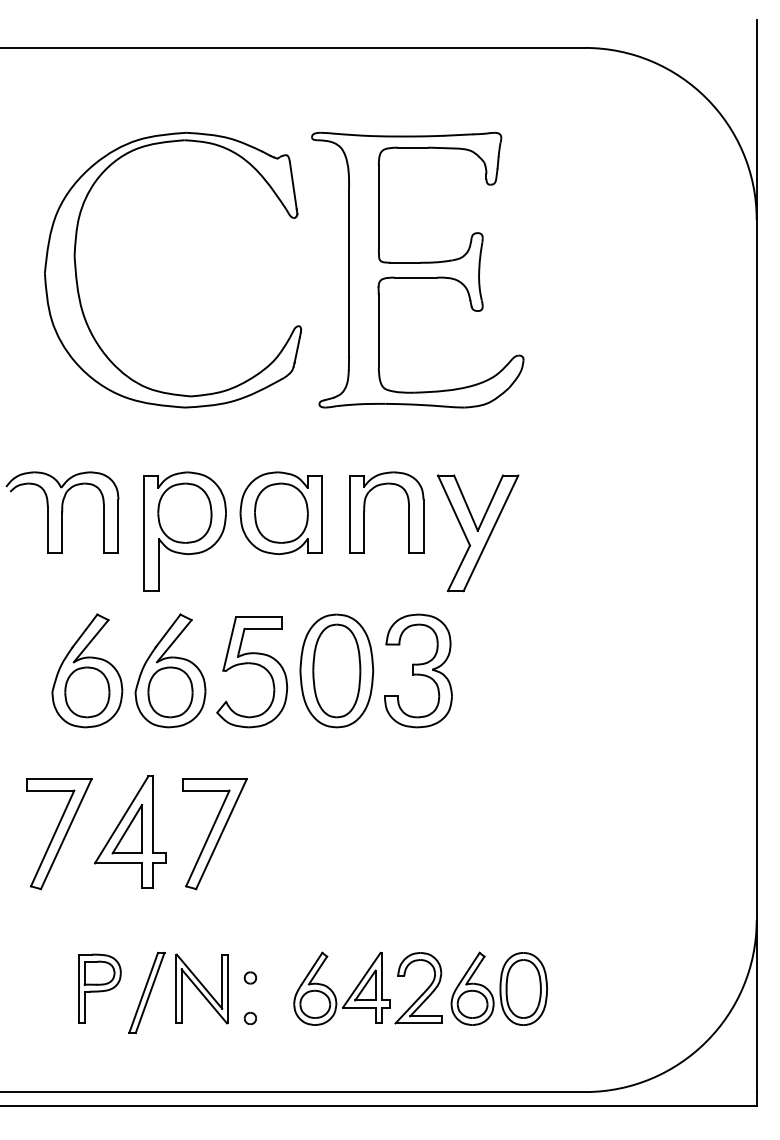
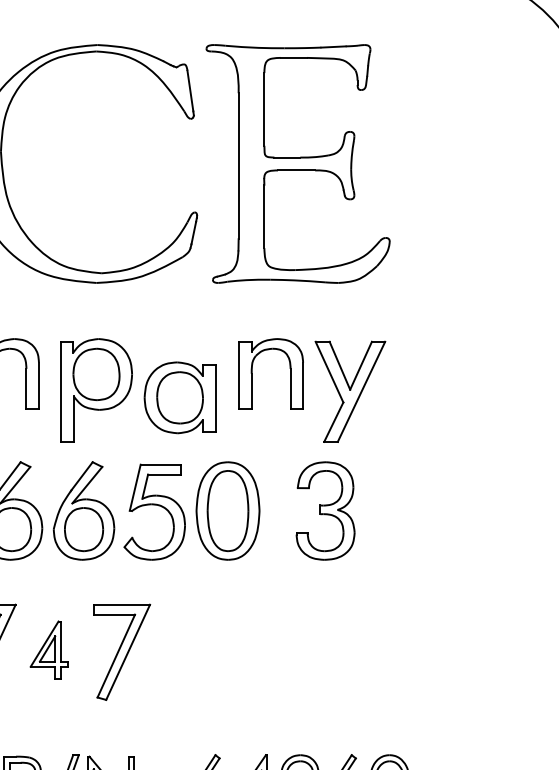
part: (280, 512) -> (179, 397), moved
part: (418, 670) -> (325, 510), moved
part: (129, 831) -> (48, 650), size x0.6

